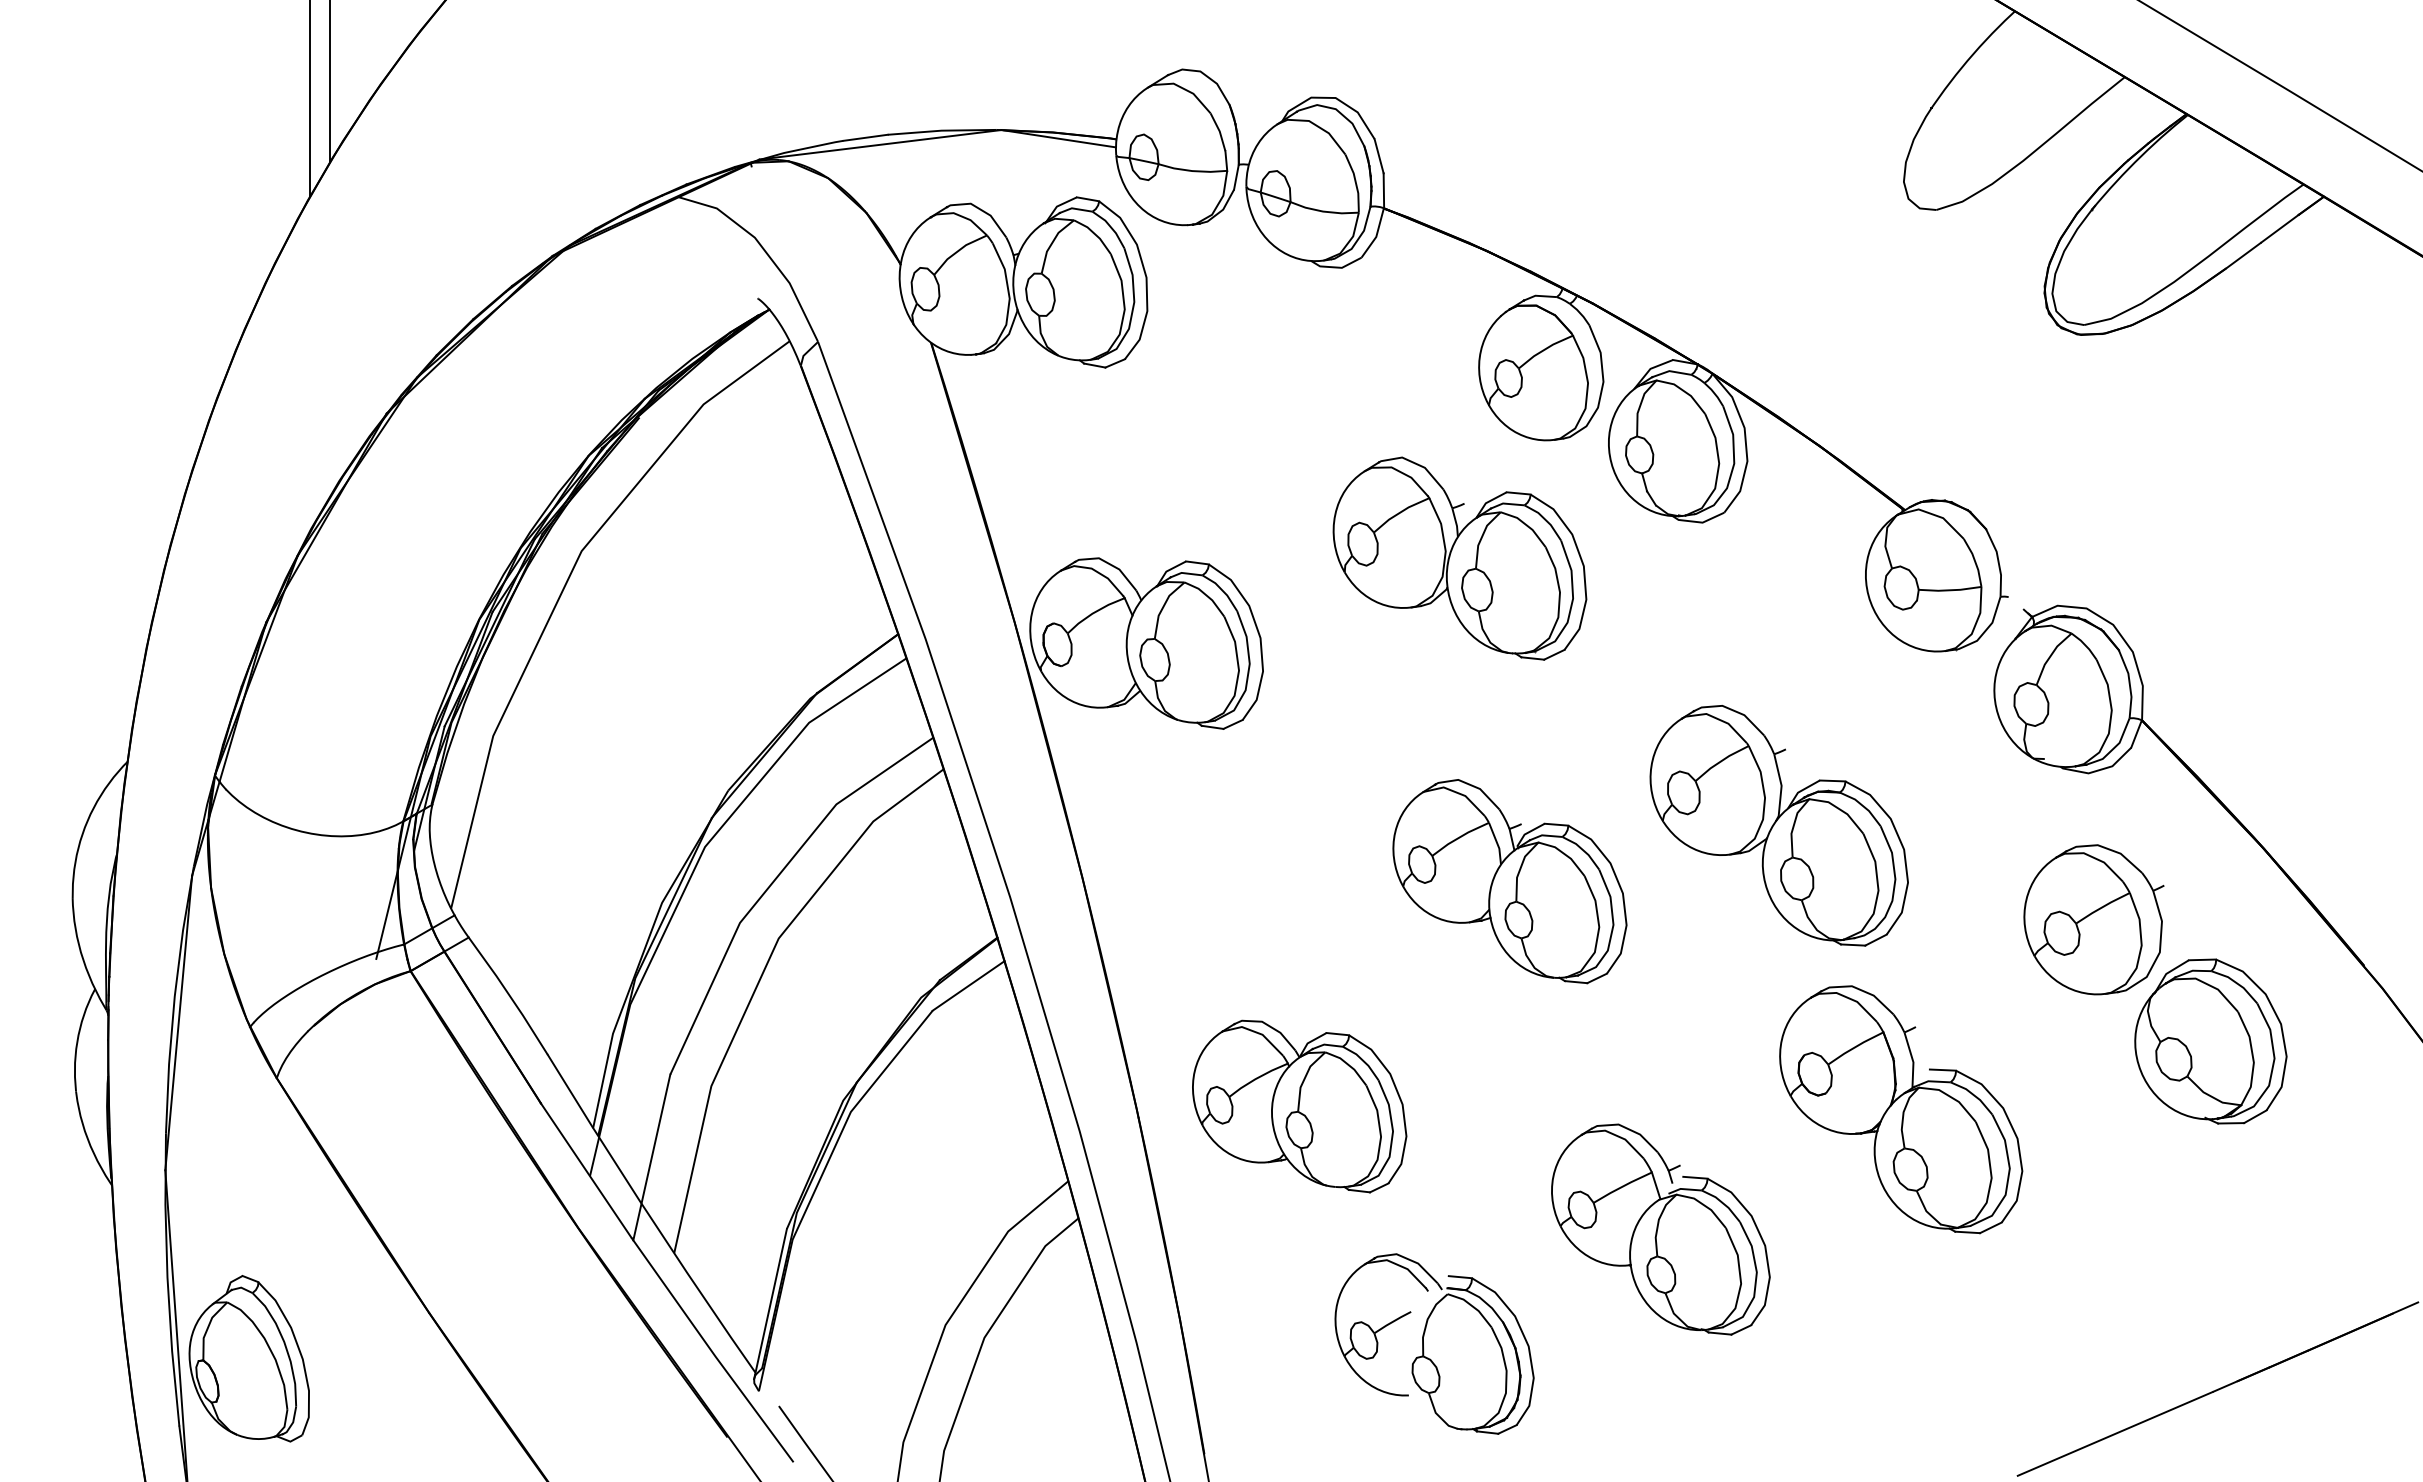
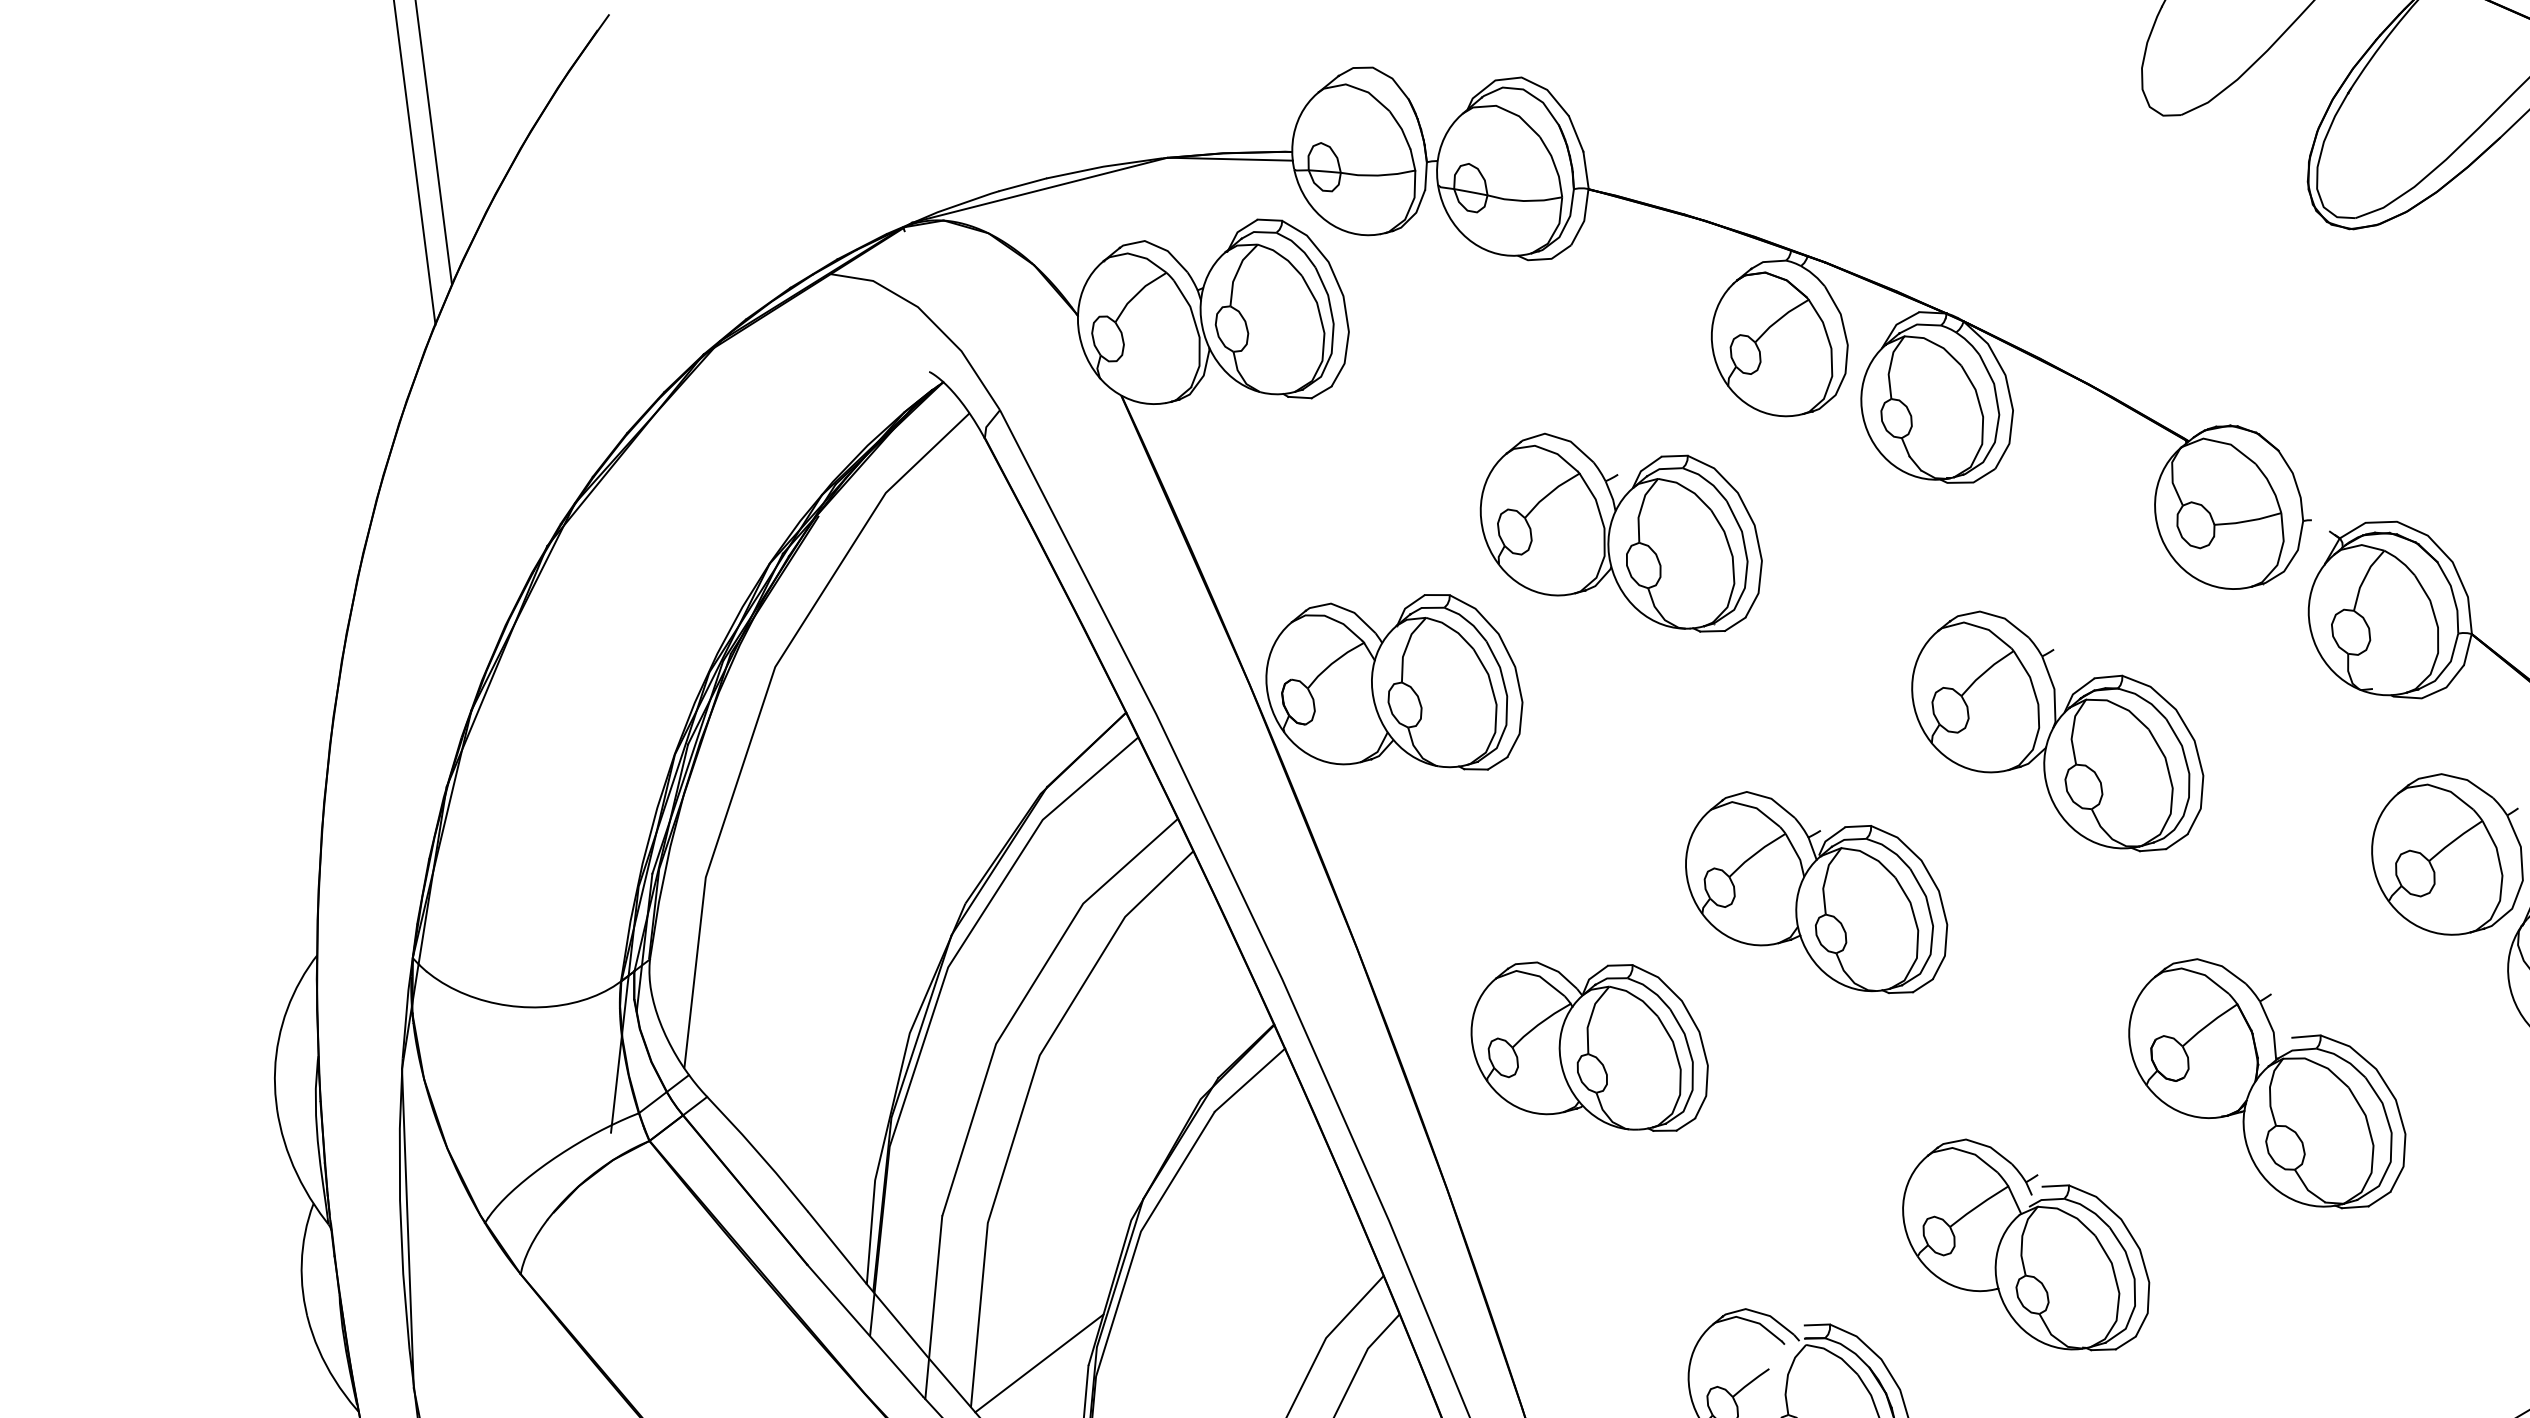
part: (1459, 558) -> (1620, 534), moved
part: (1778, 825) -> (2056, 732), moved
part: (1299, 1106) -> (1589, 1048), moved
line: (741, 1220) -> (1038, 1362), added

